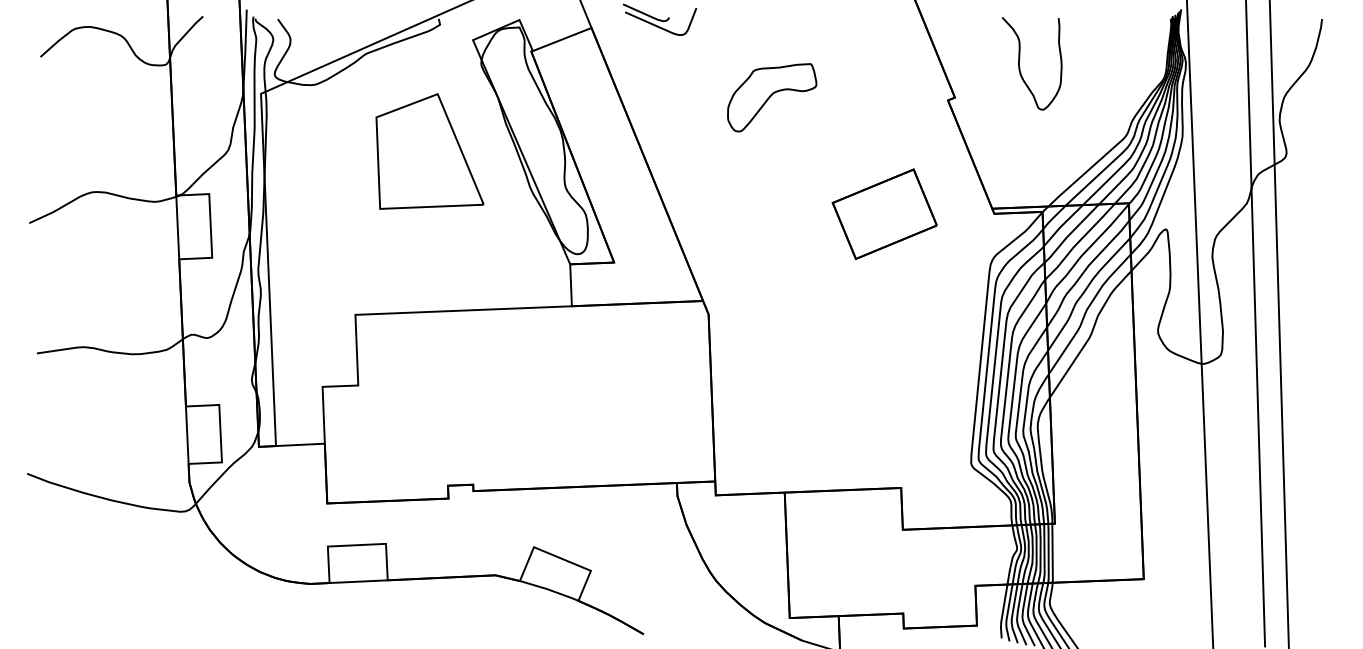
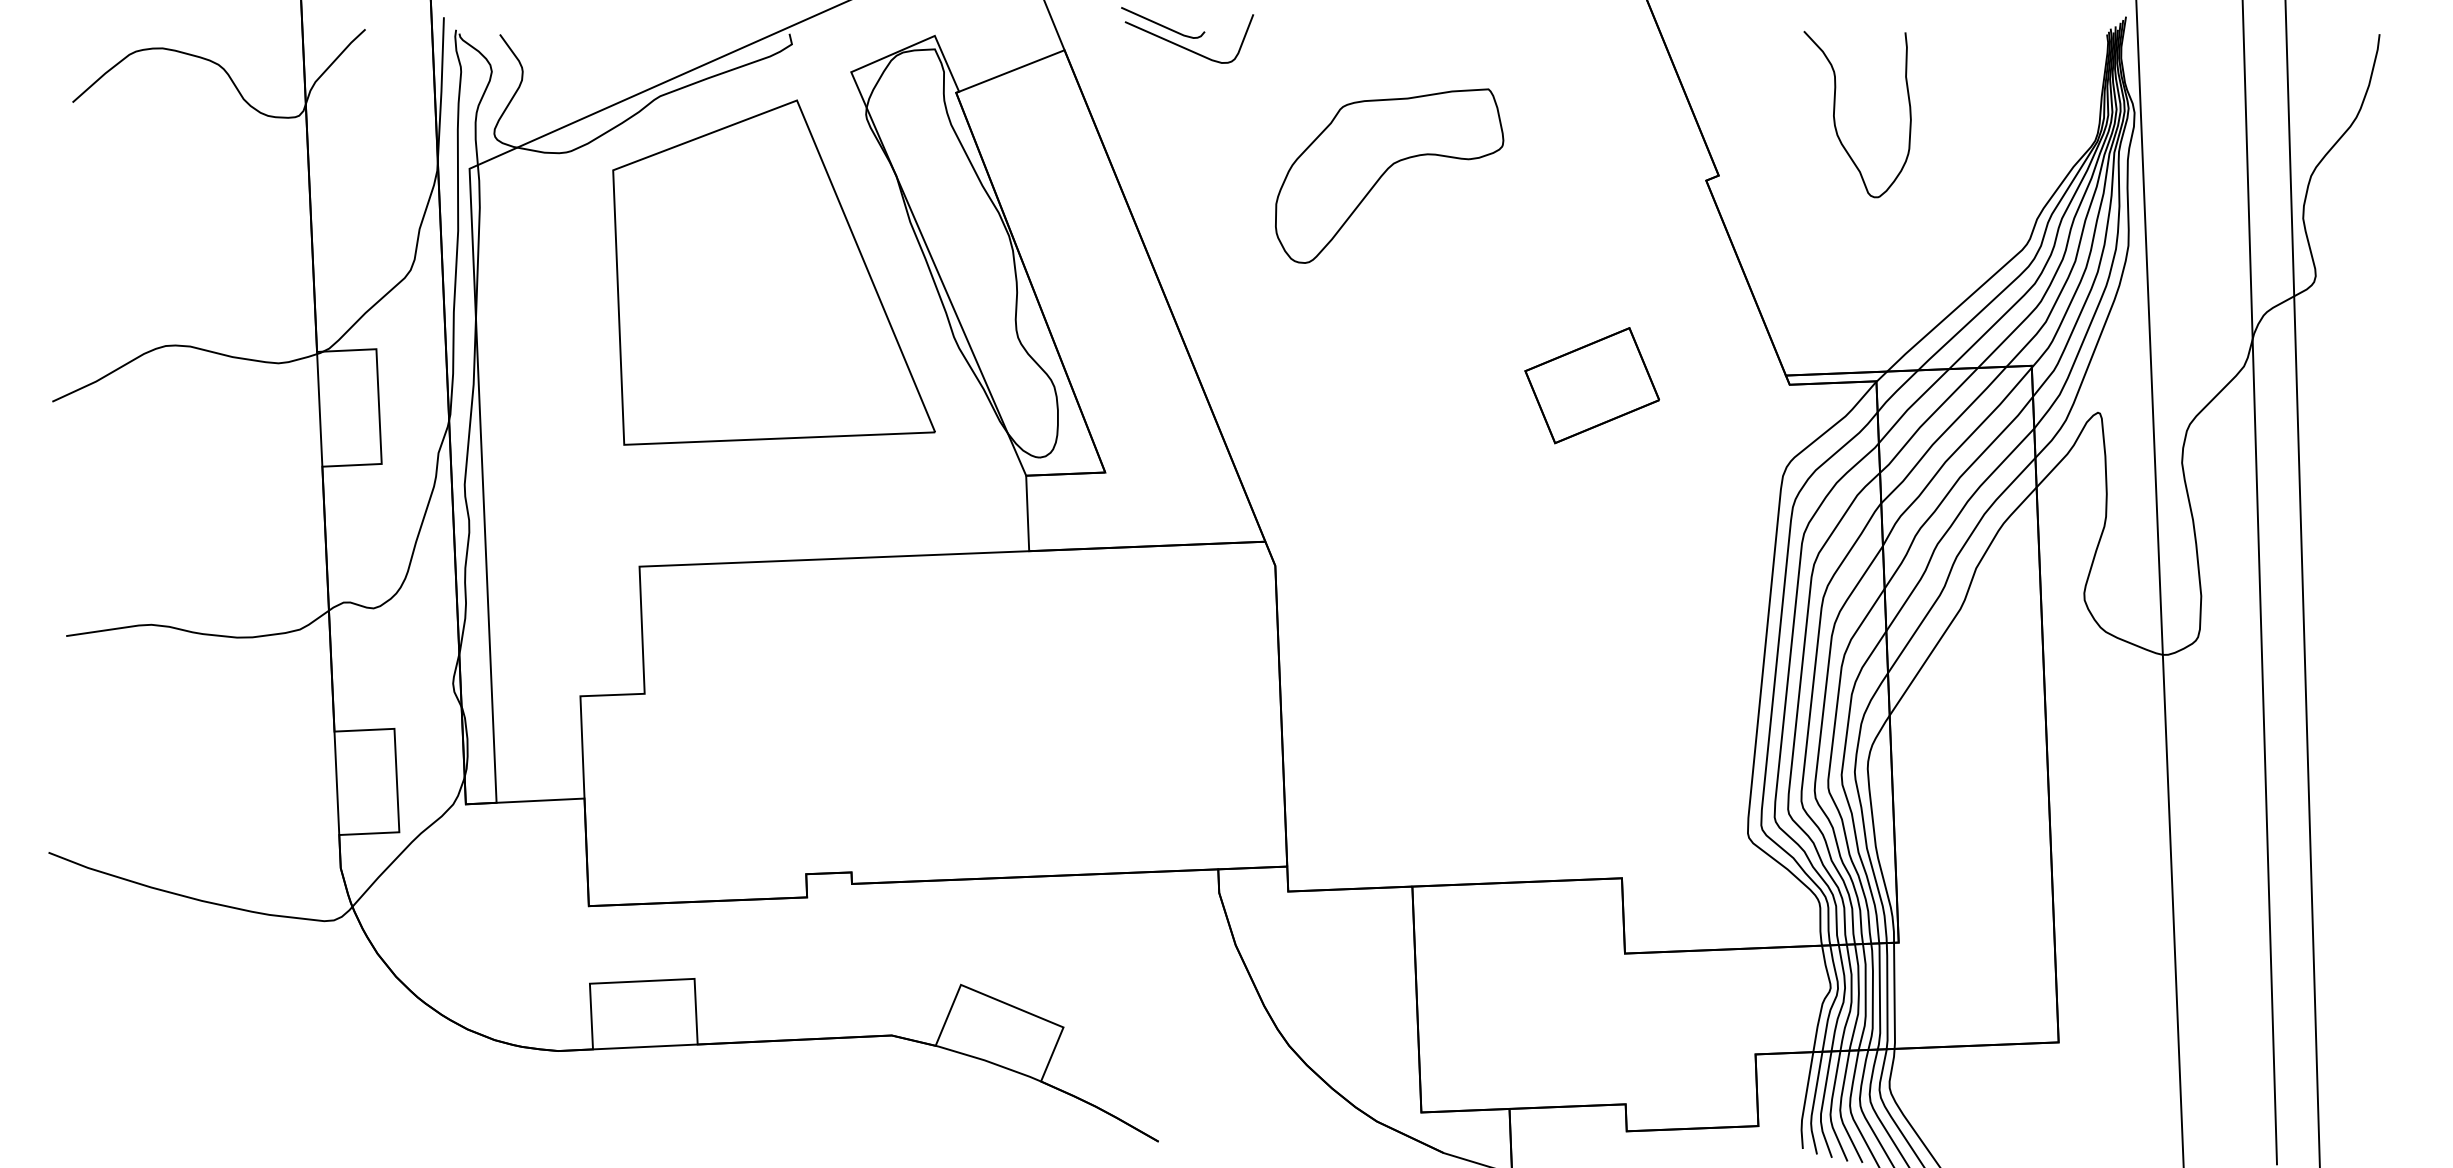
part: (772, 97) -> (1390, 175), size x1.43
part: (429, 151) -> (772, 272), size x1.67
part: (884, 214) -> (1591, 385), size x0.71

